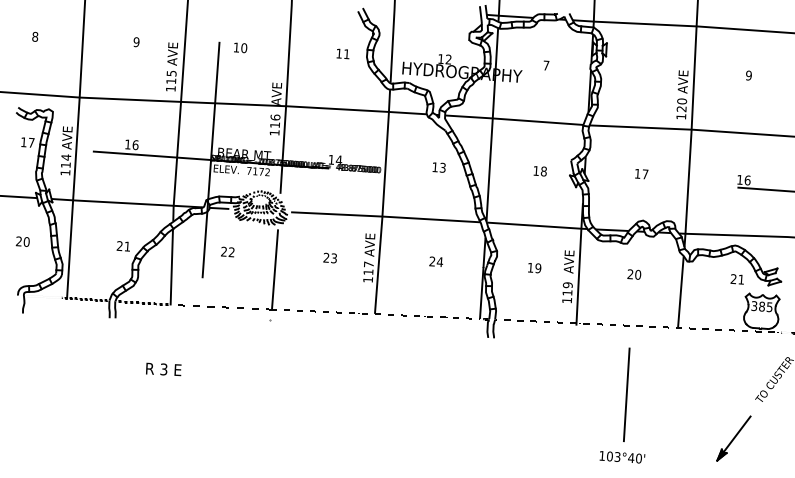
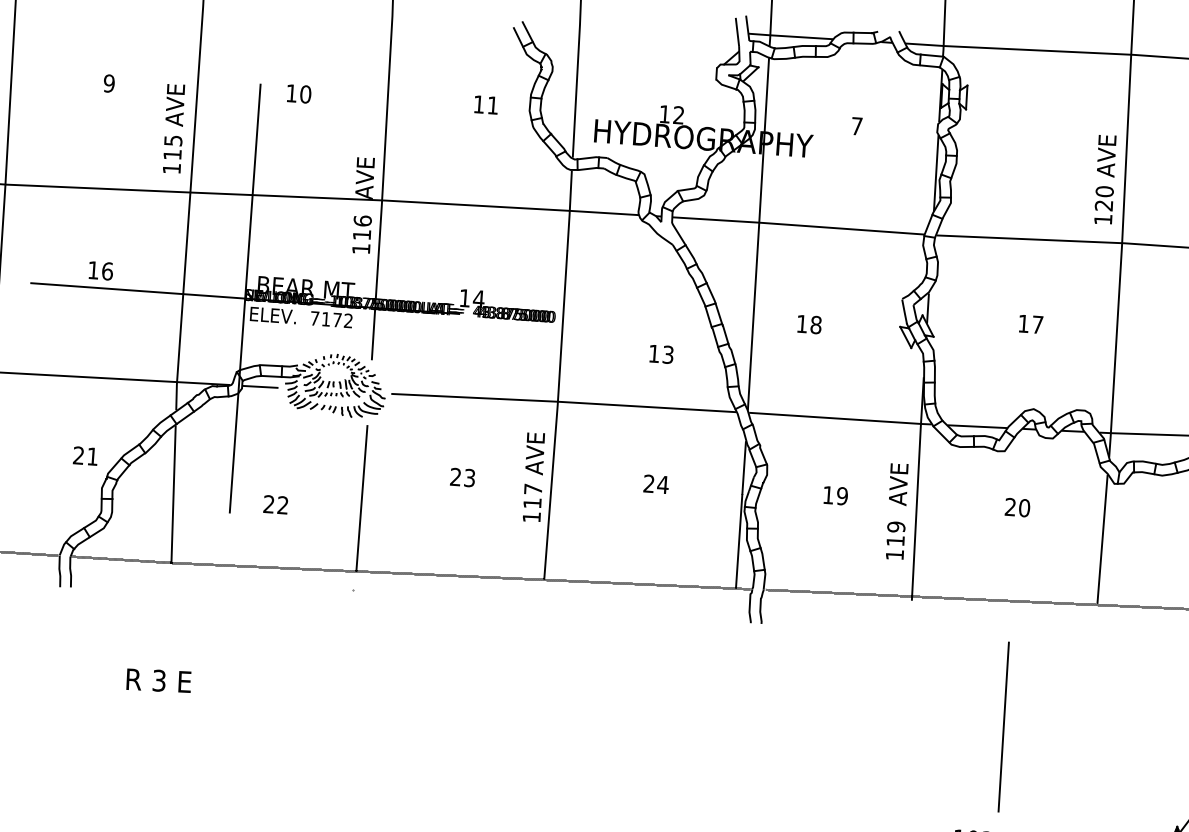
text: (438, 167) -> (660, 354), moved
text: (539, 171) -> (808, 324), moved
text: (227, 251) -> (275, 503), moved

